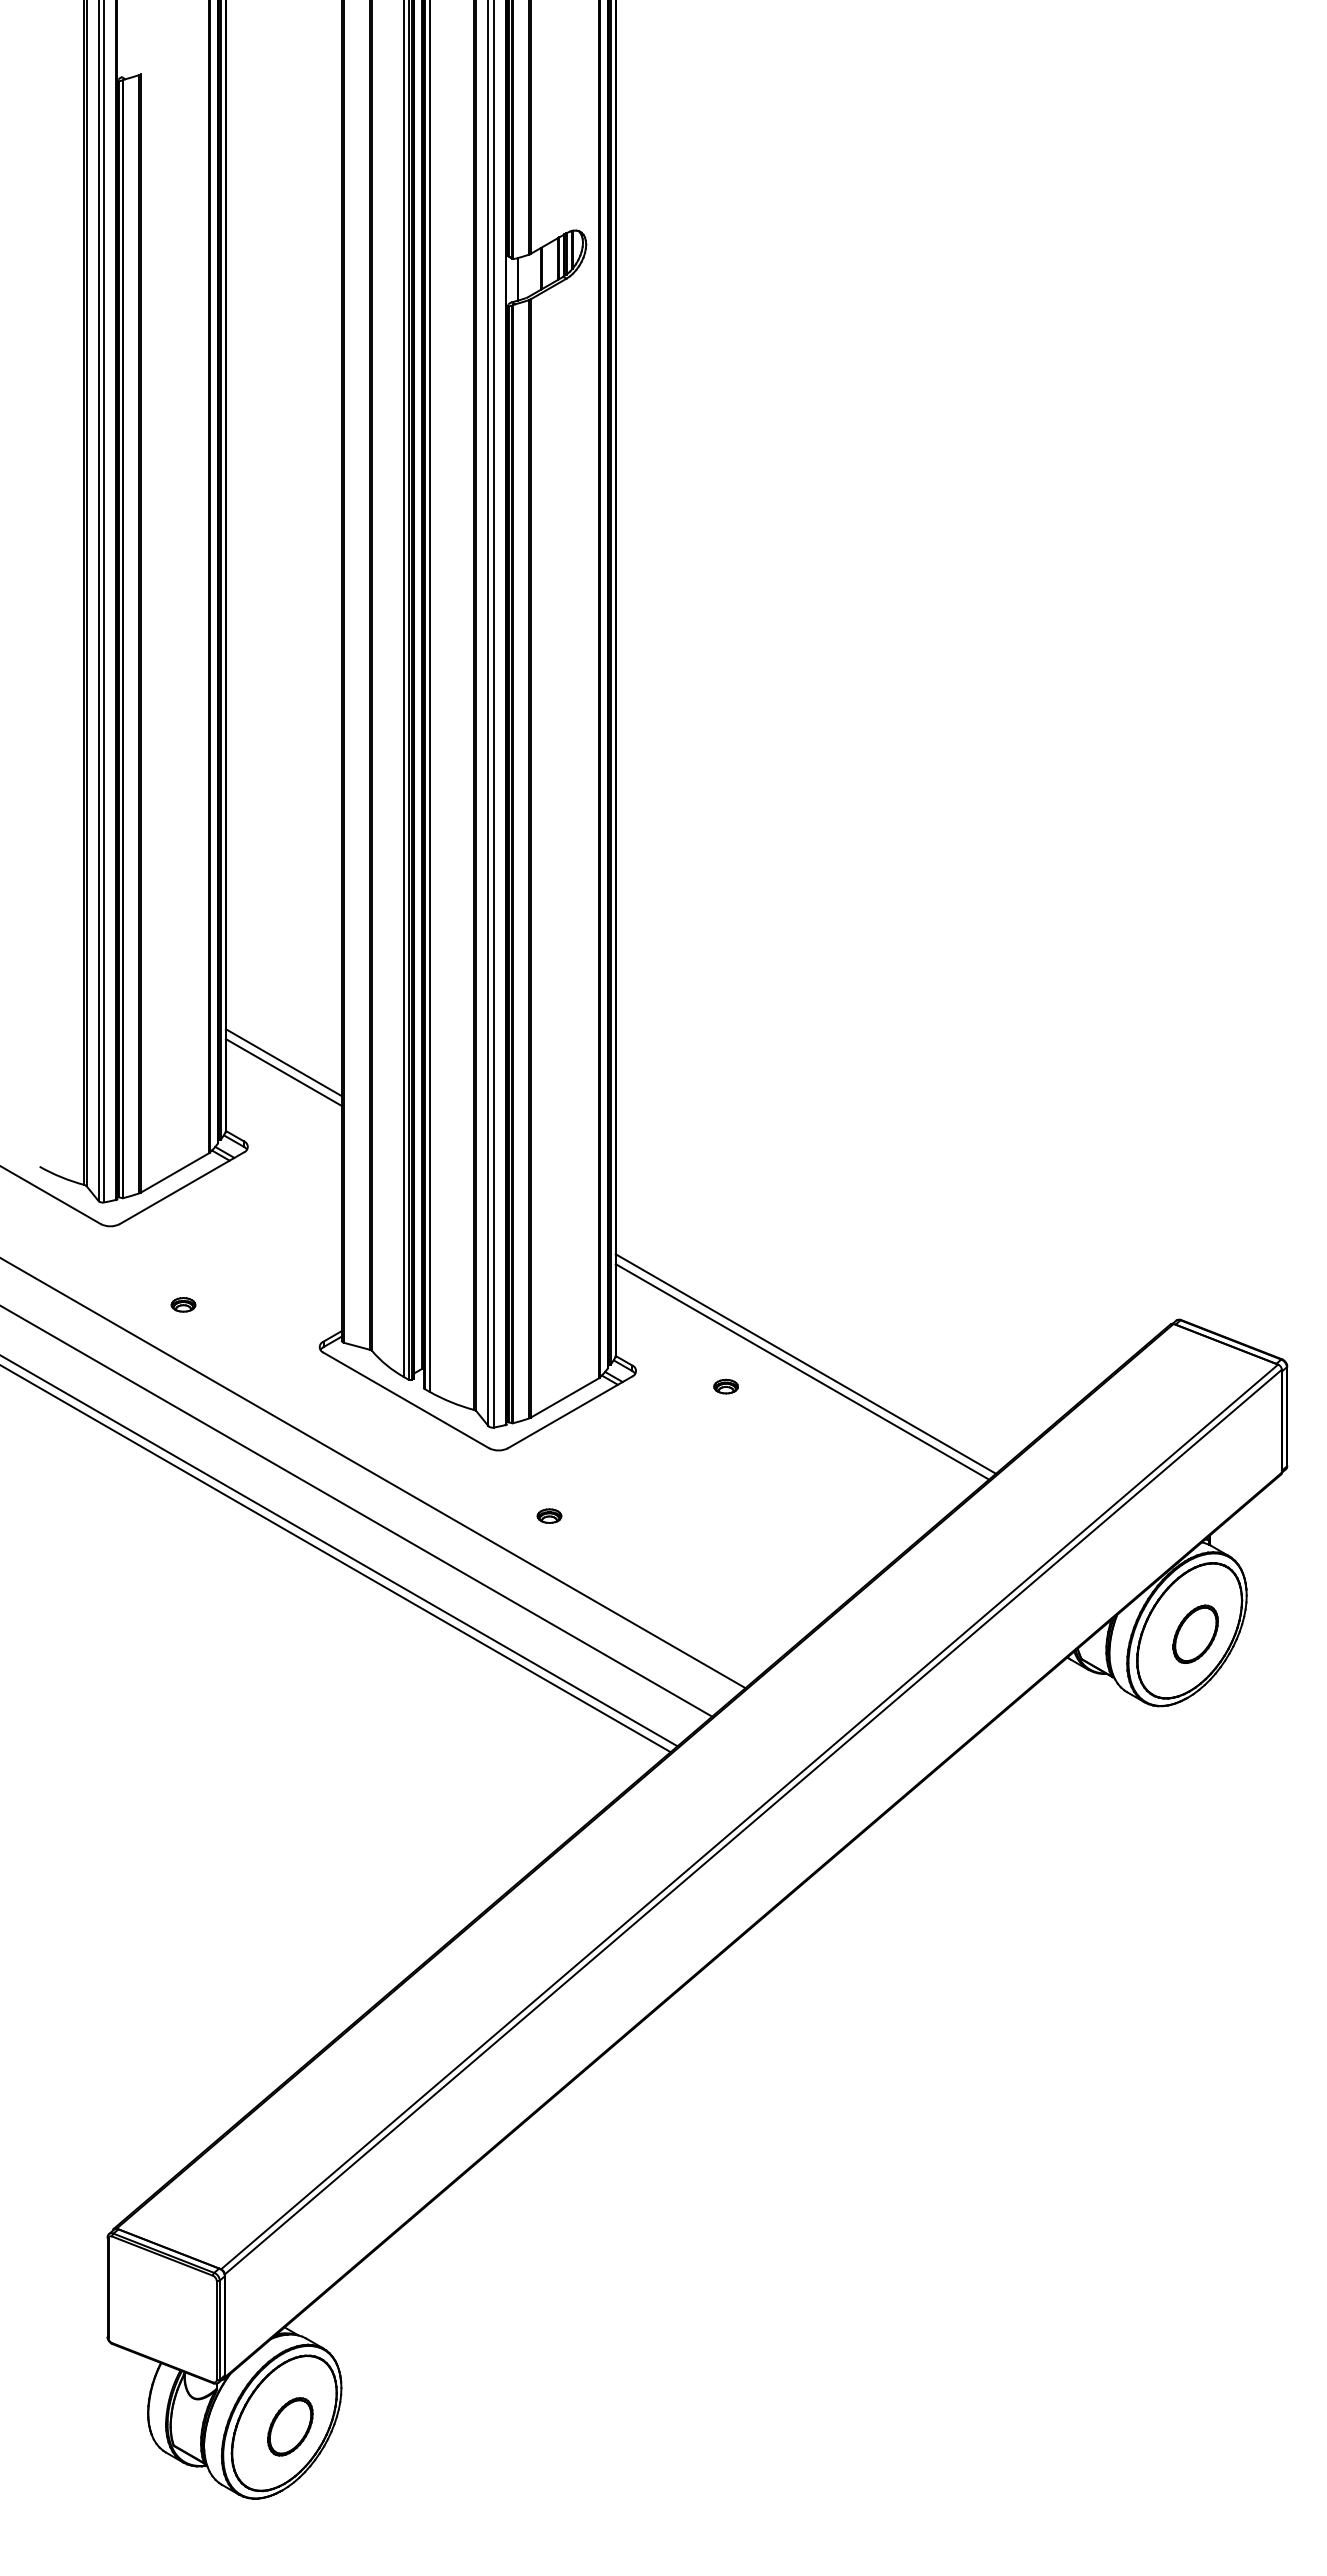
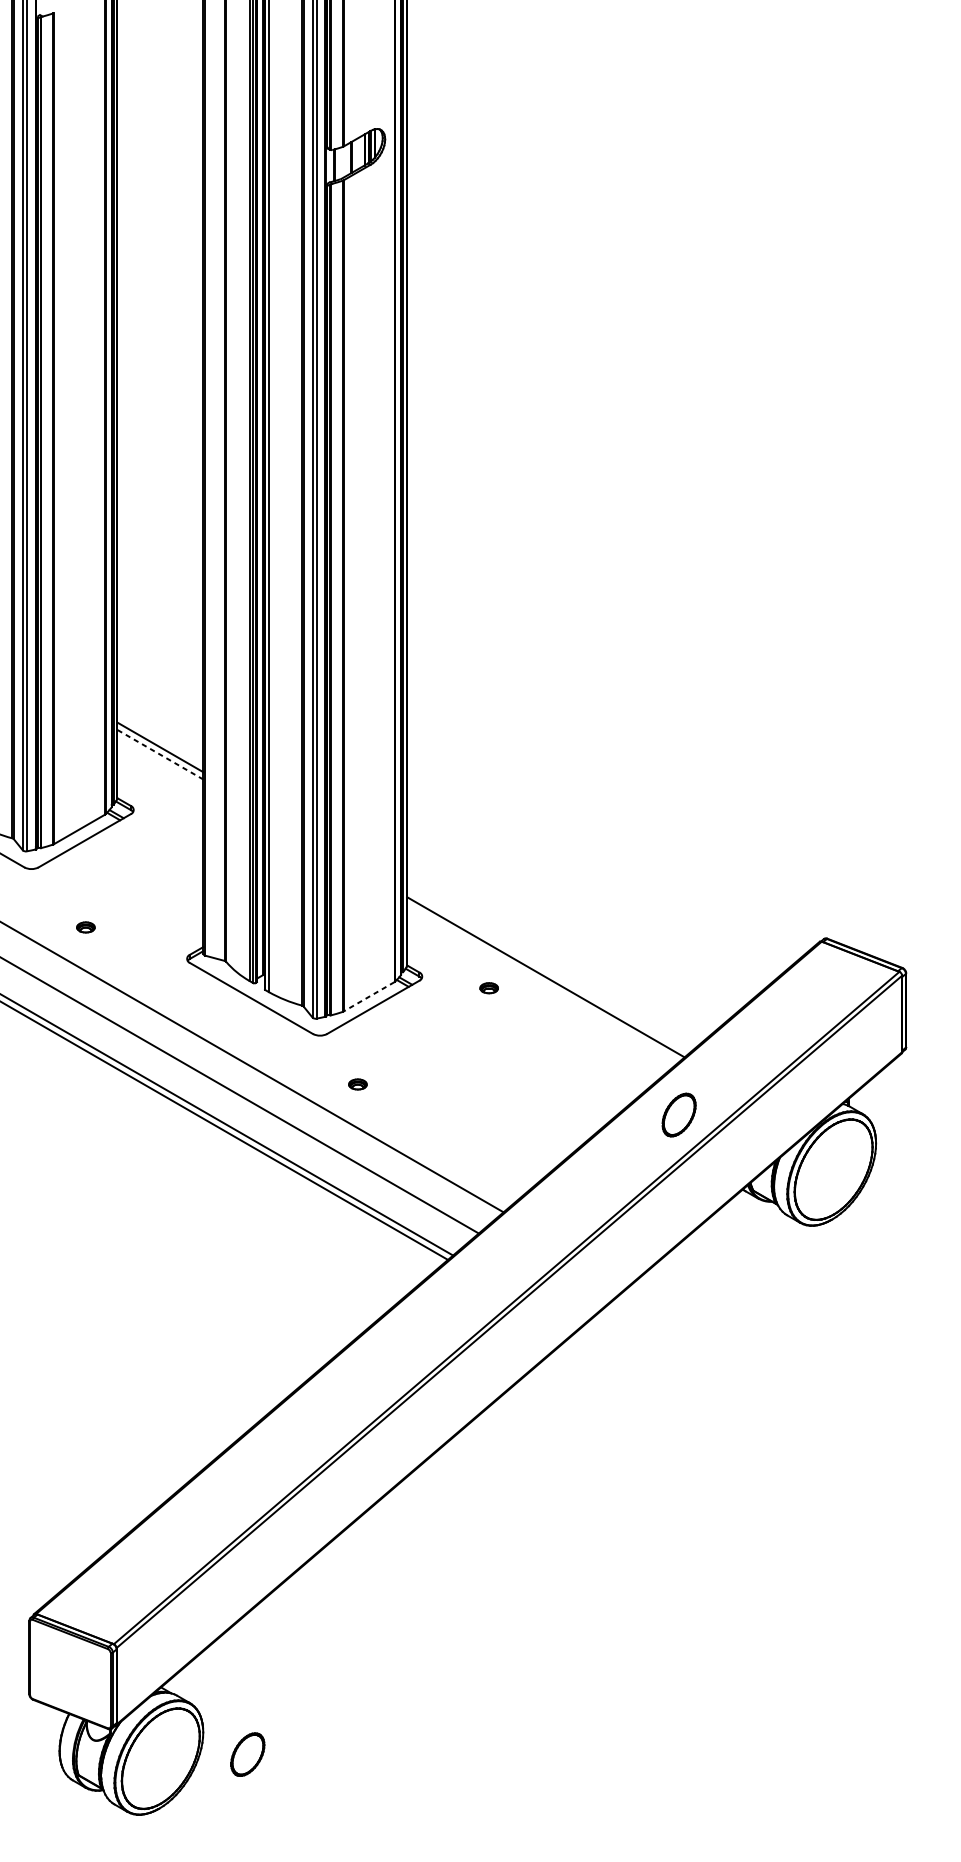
line: (283, 1072) -> (160, 754), solid -> dashed
line: (805, 1363) -> (548, 971), removed
line: (564, 1398) -> (369, 997), solid -> dashed
part: (1195, 1633) -> (678, 1114), moved
part: (290, 2426) -> (247, 1754), moved

